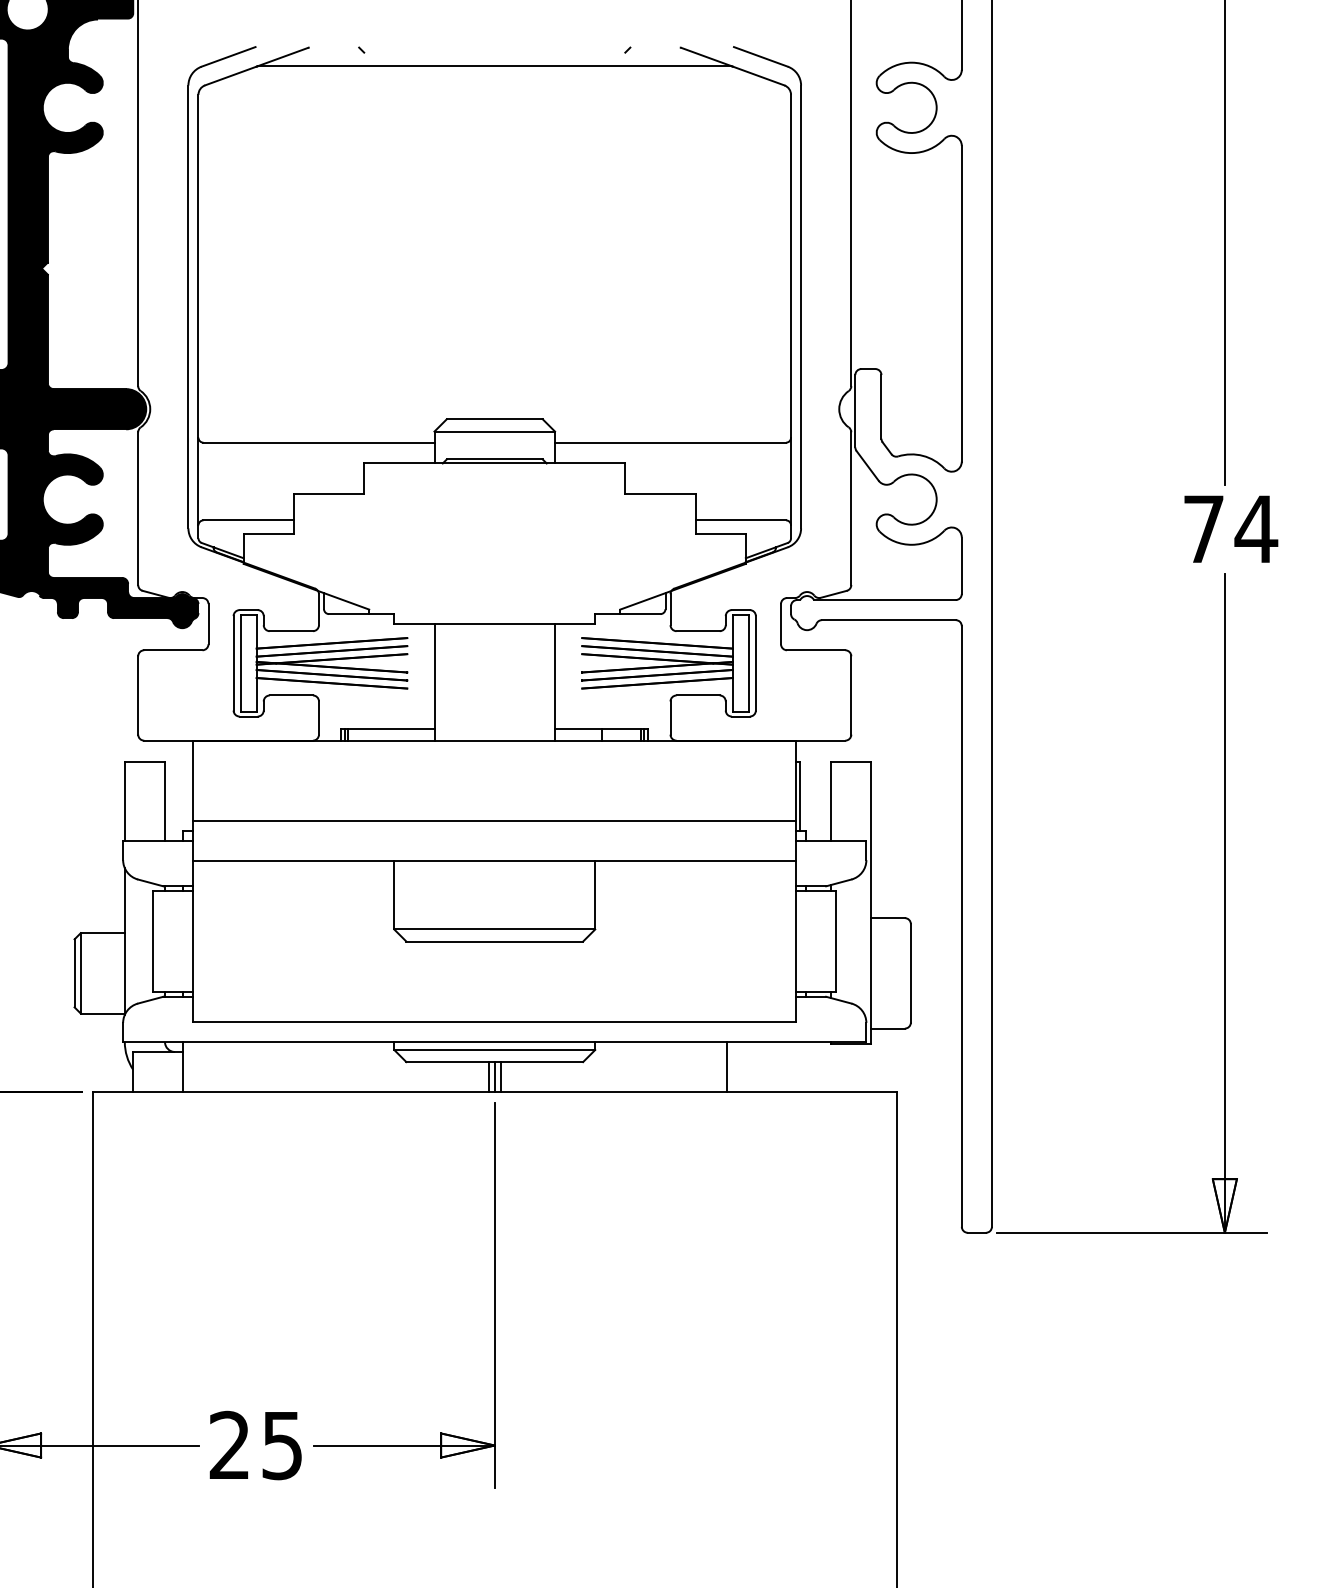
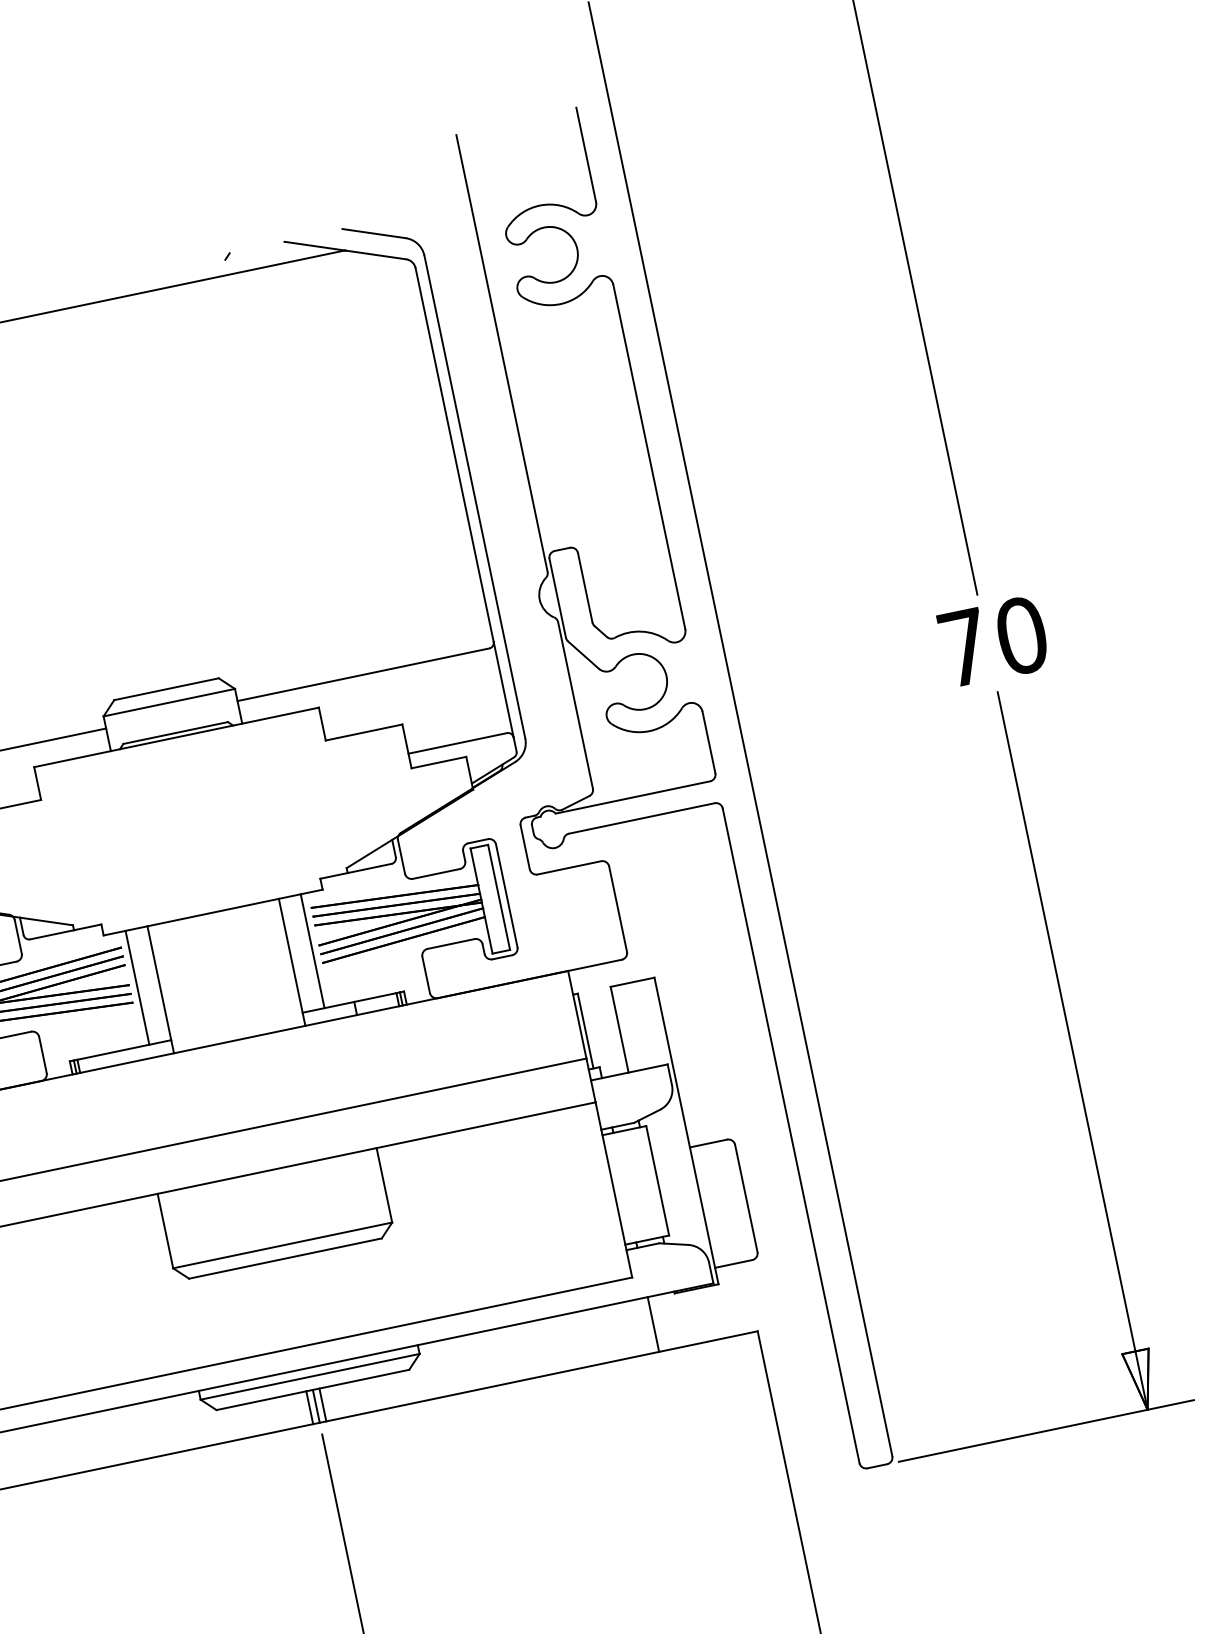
text: (1256, 528) -> (1021, 634), 74 -> 70
line: (414, 676) -> (137, 987), added
line: (575, 676) -> (313, 951), added
line: (727, 1066) -> (653, 1323), moved

